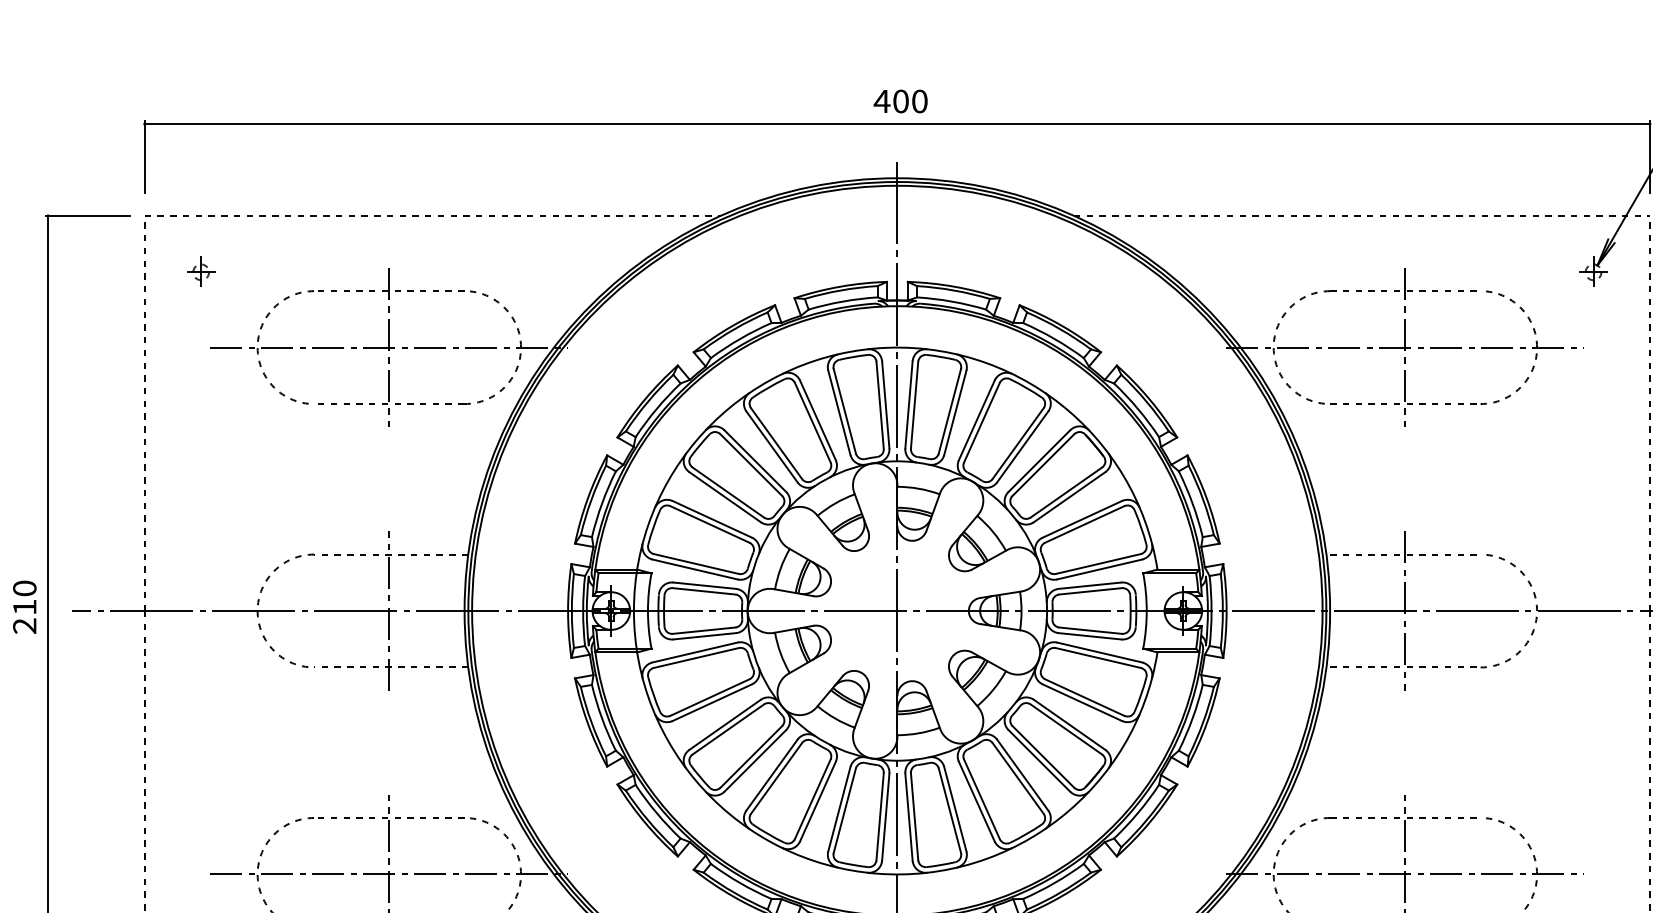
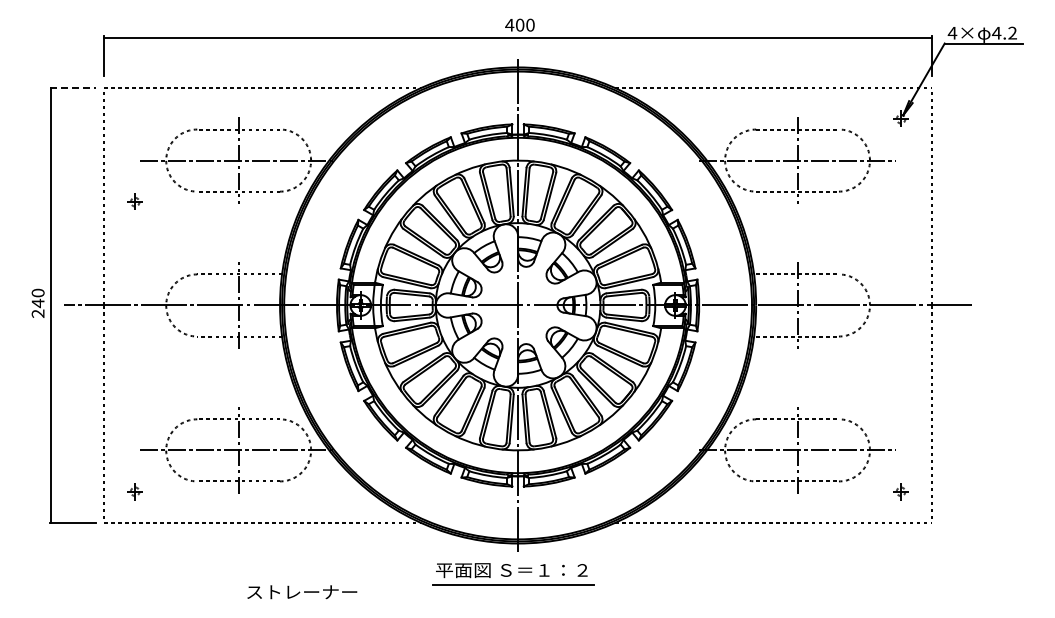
line: (89, 216) -> (73, 88), solid -> dashed
part: (199, 271) -> (134, 201), moved
text: (23, 607) -> (37, 303), 210 -> 240

